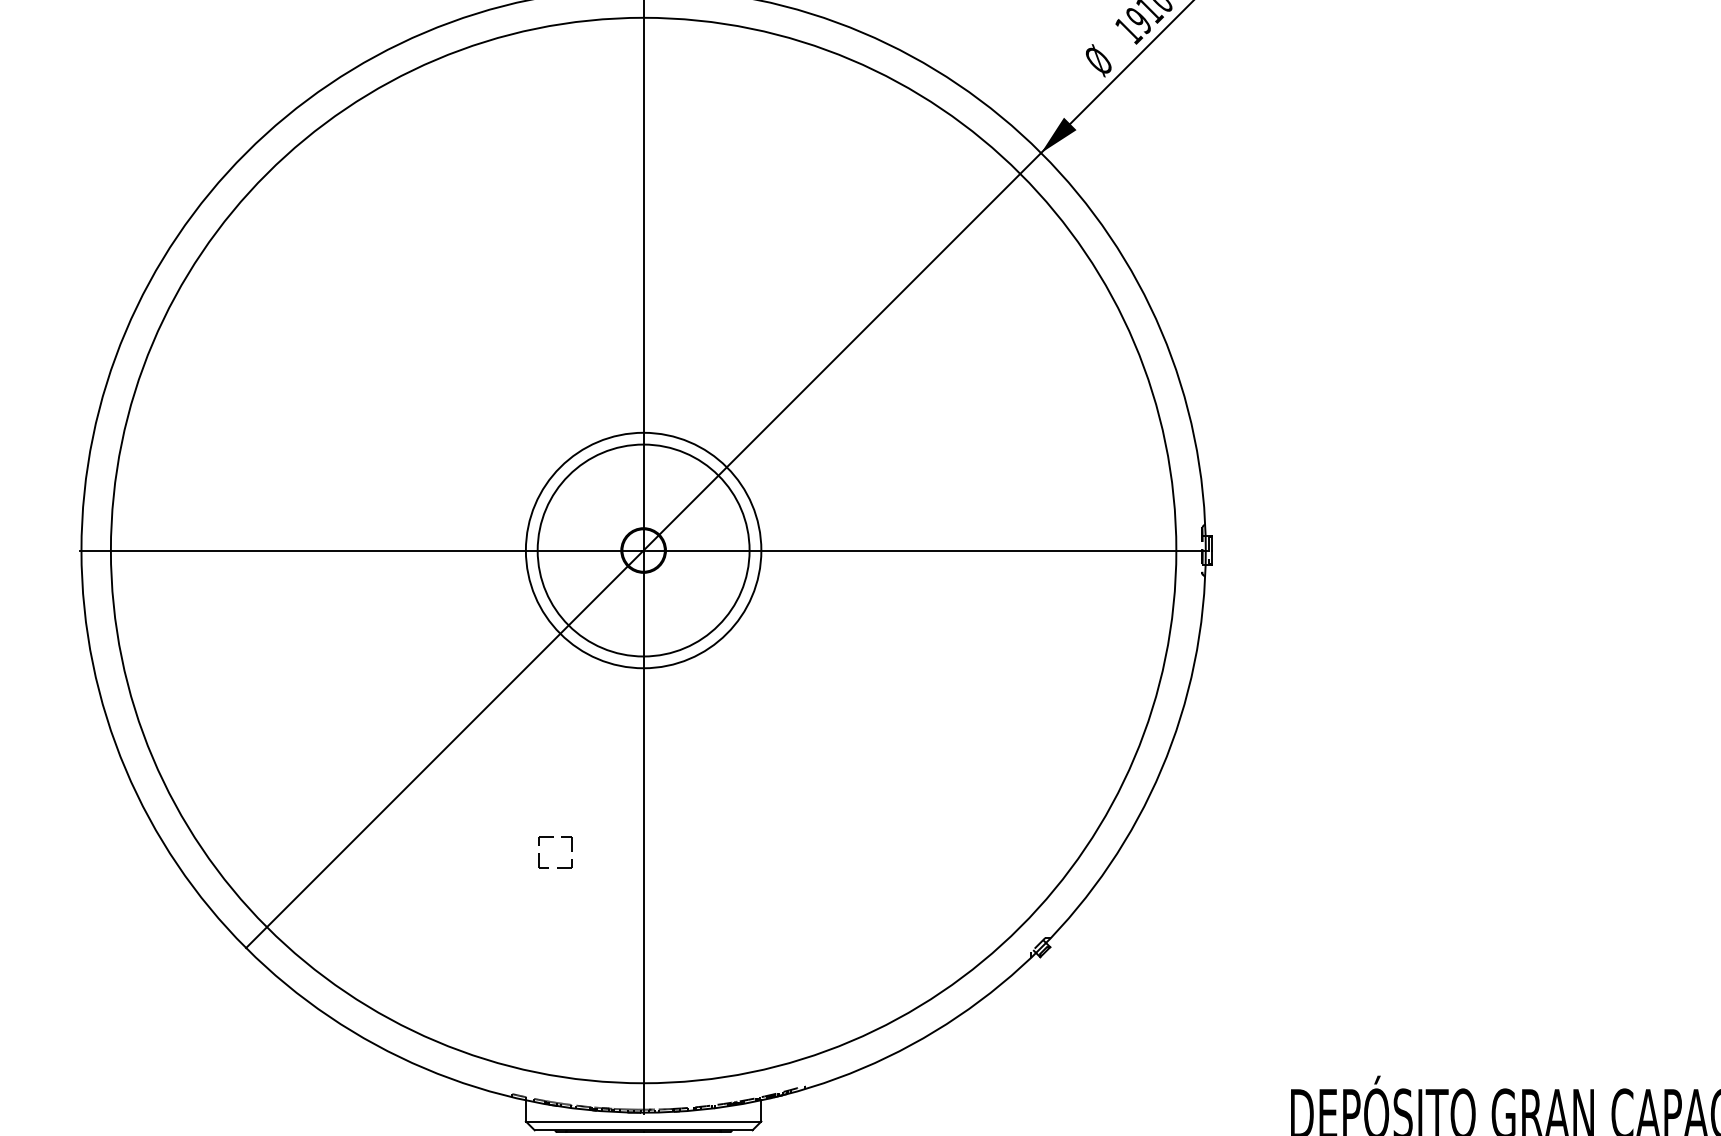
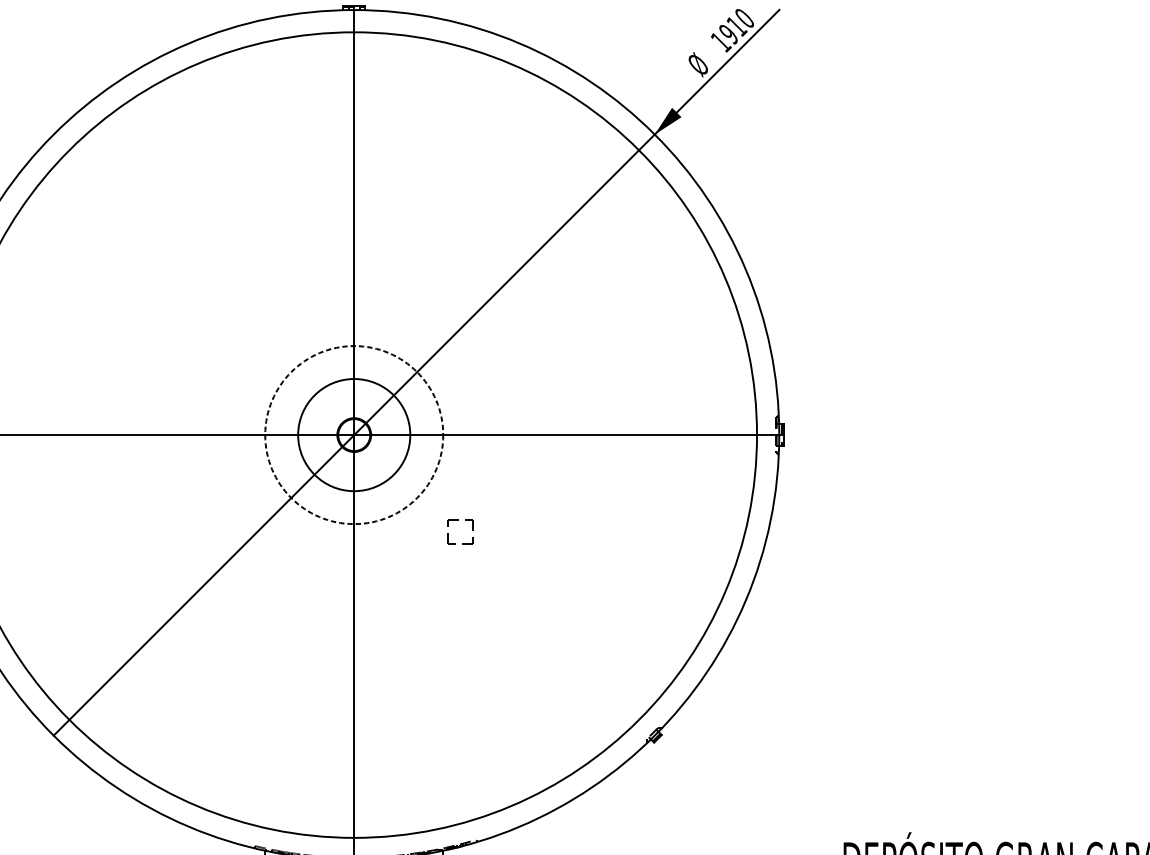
circle: (643, 550) -> (354, 435), size x0.7
circle: (643, 550) -> (354, 435), solid -> dashed
part: (553, 837) -> (459, 520), moved

